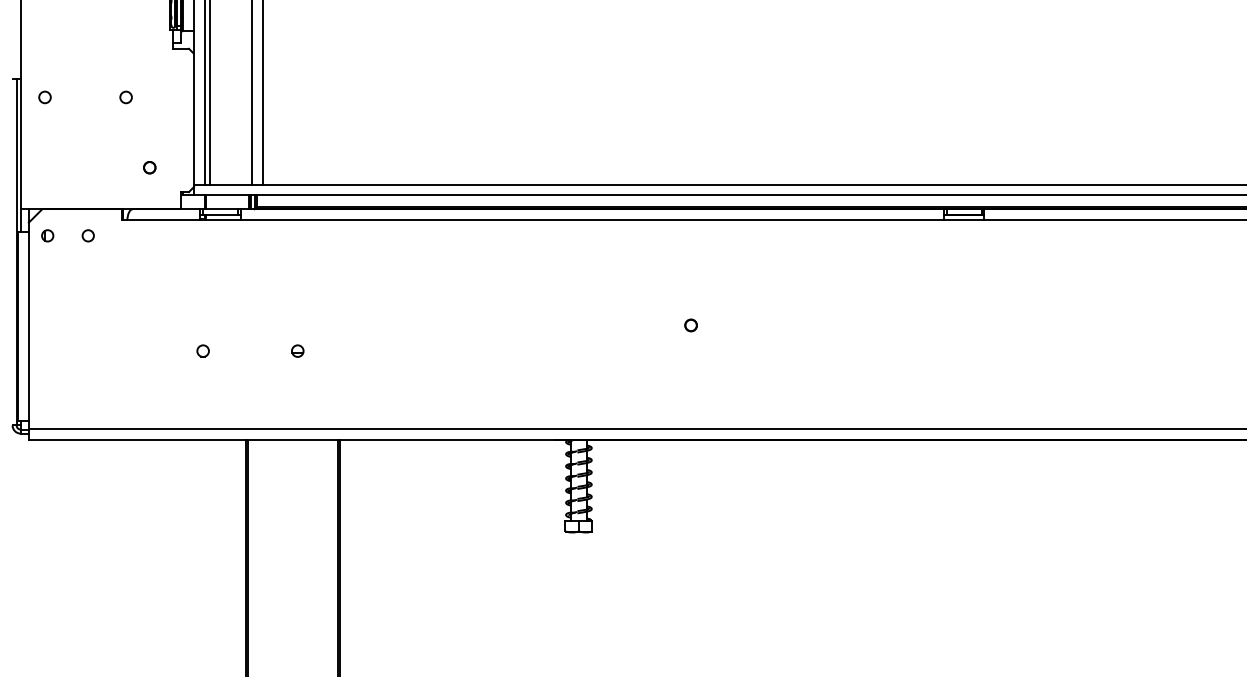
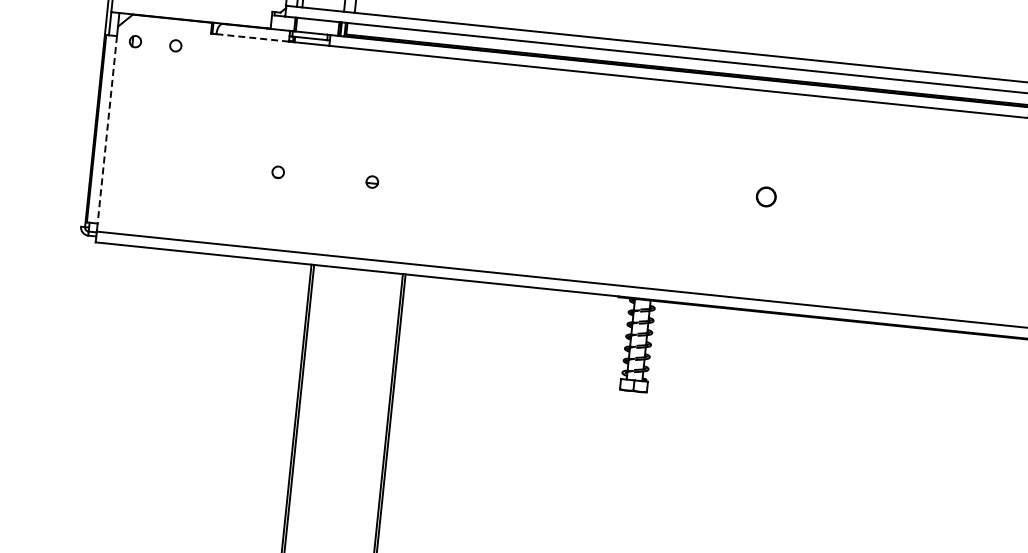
line: (163, 220) -> (252, 38), solid -> dashed
part: (690, 325) -> (765, 196), size x1.6
line: (28, 326) -> (107, 129), solid -> dashed

